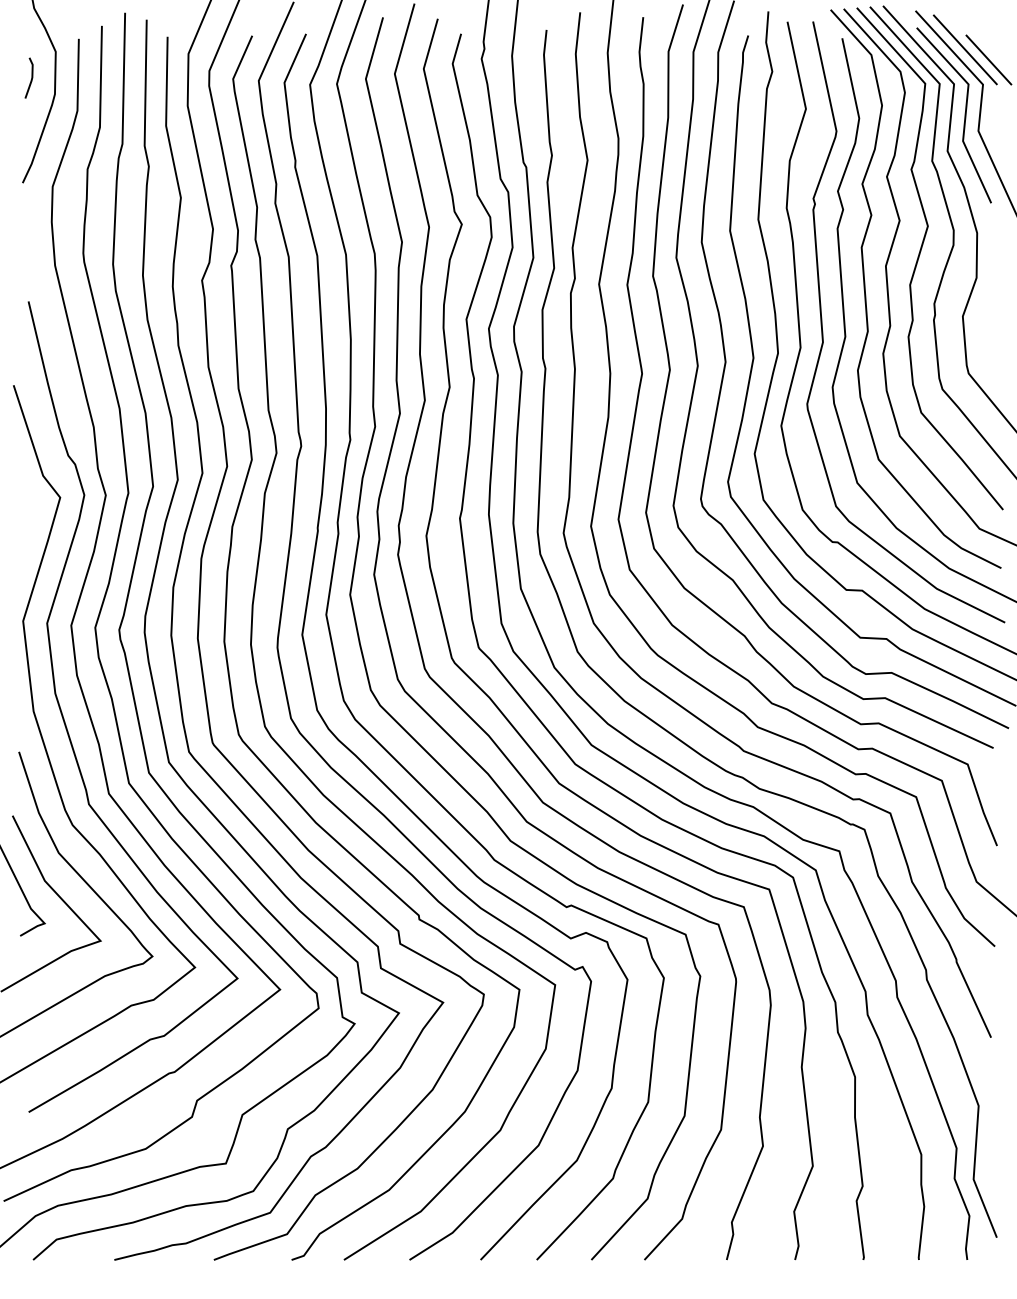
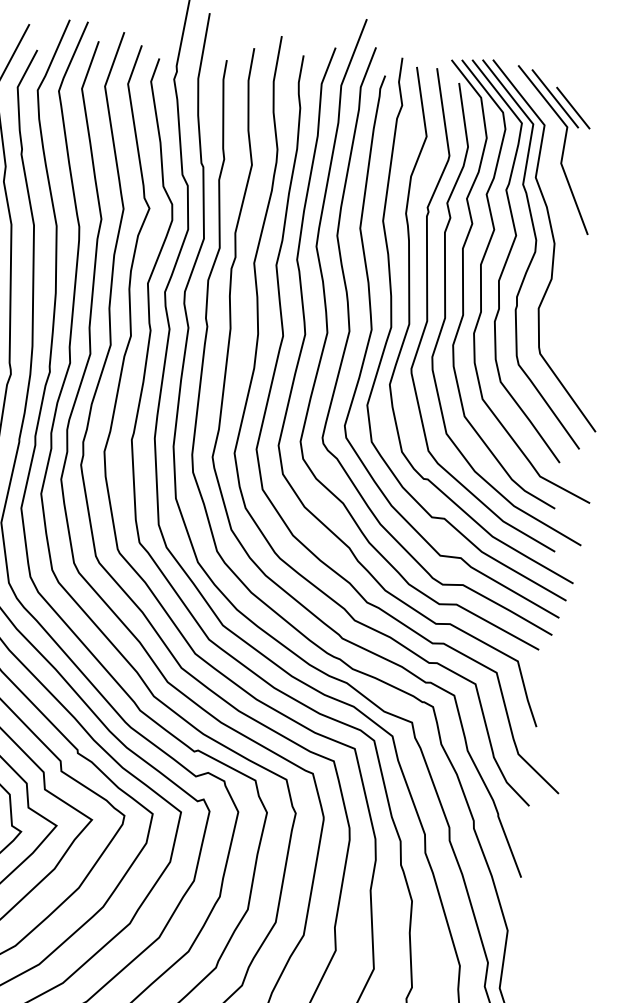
line: (964, 115) -> (551, 150), removed

